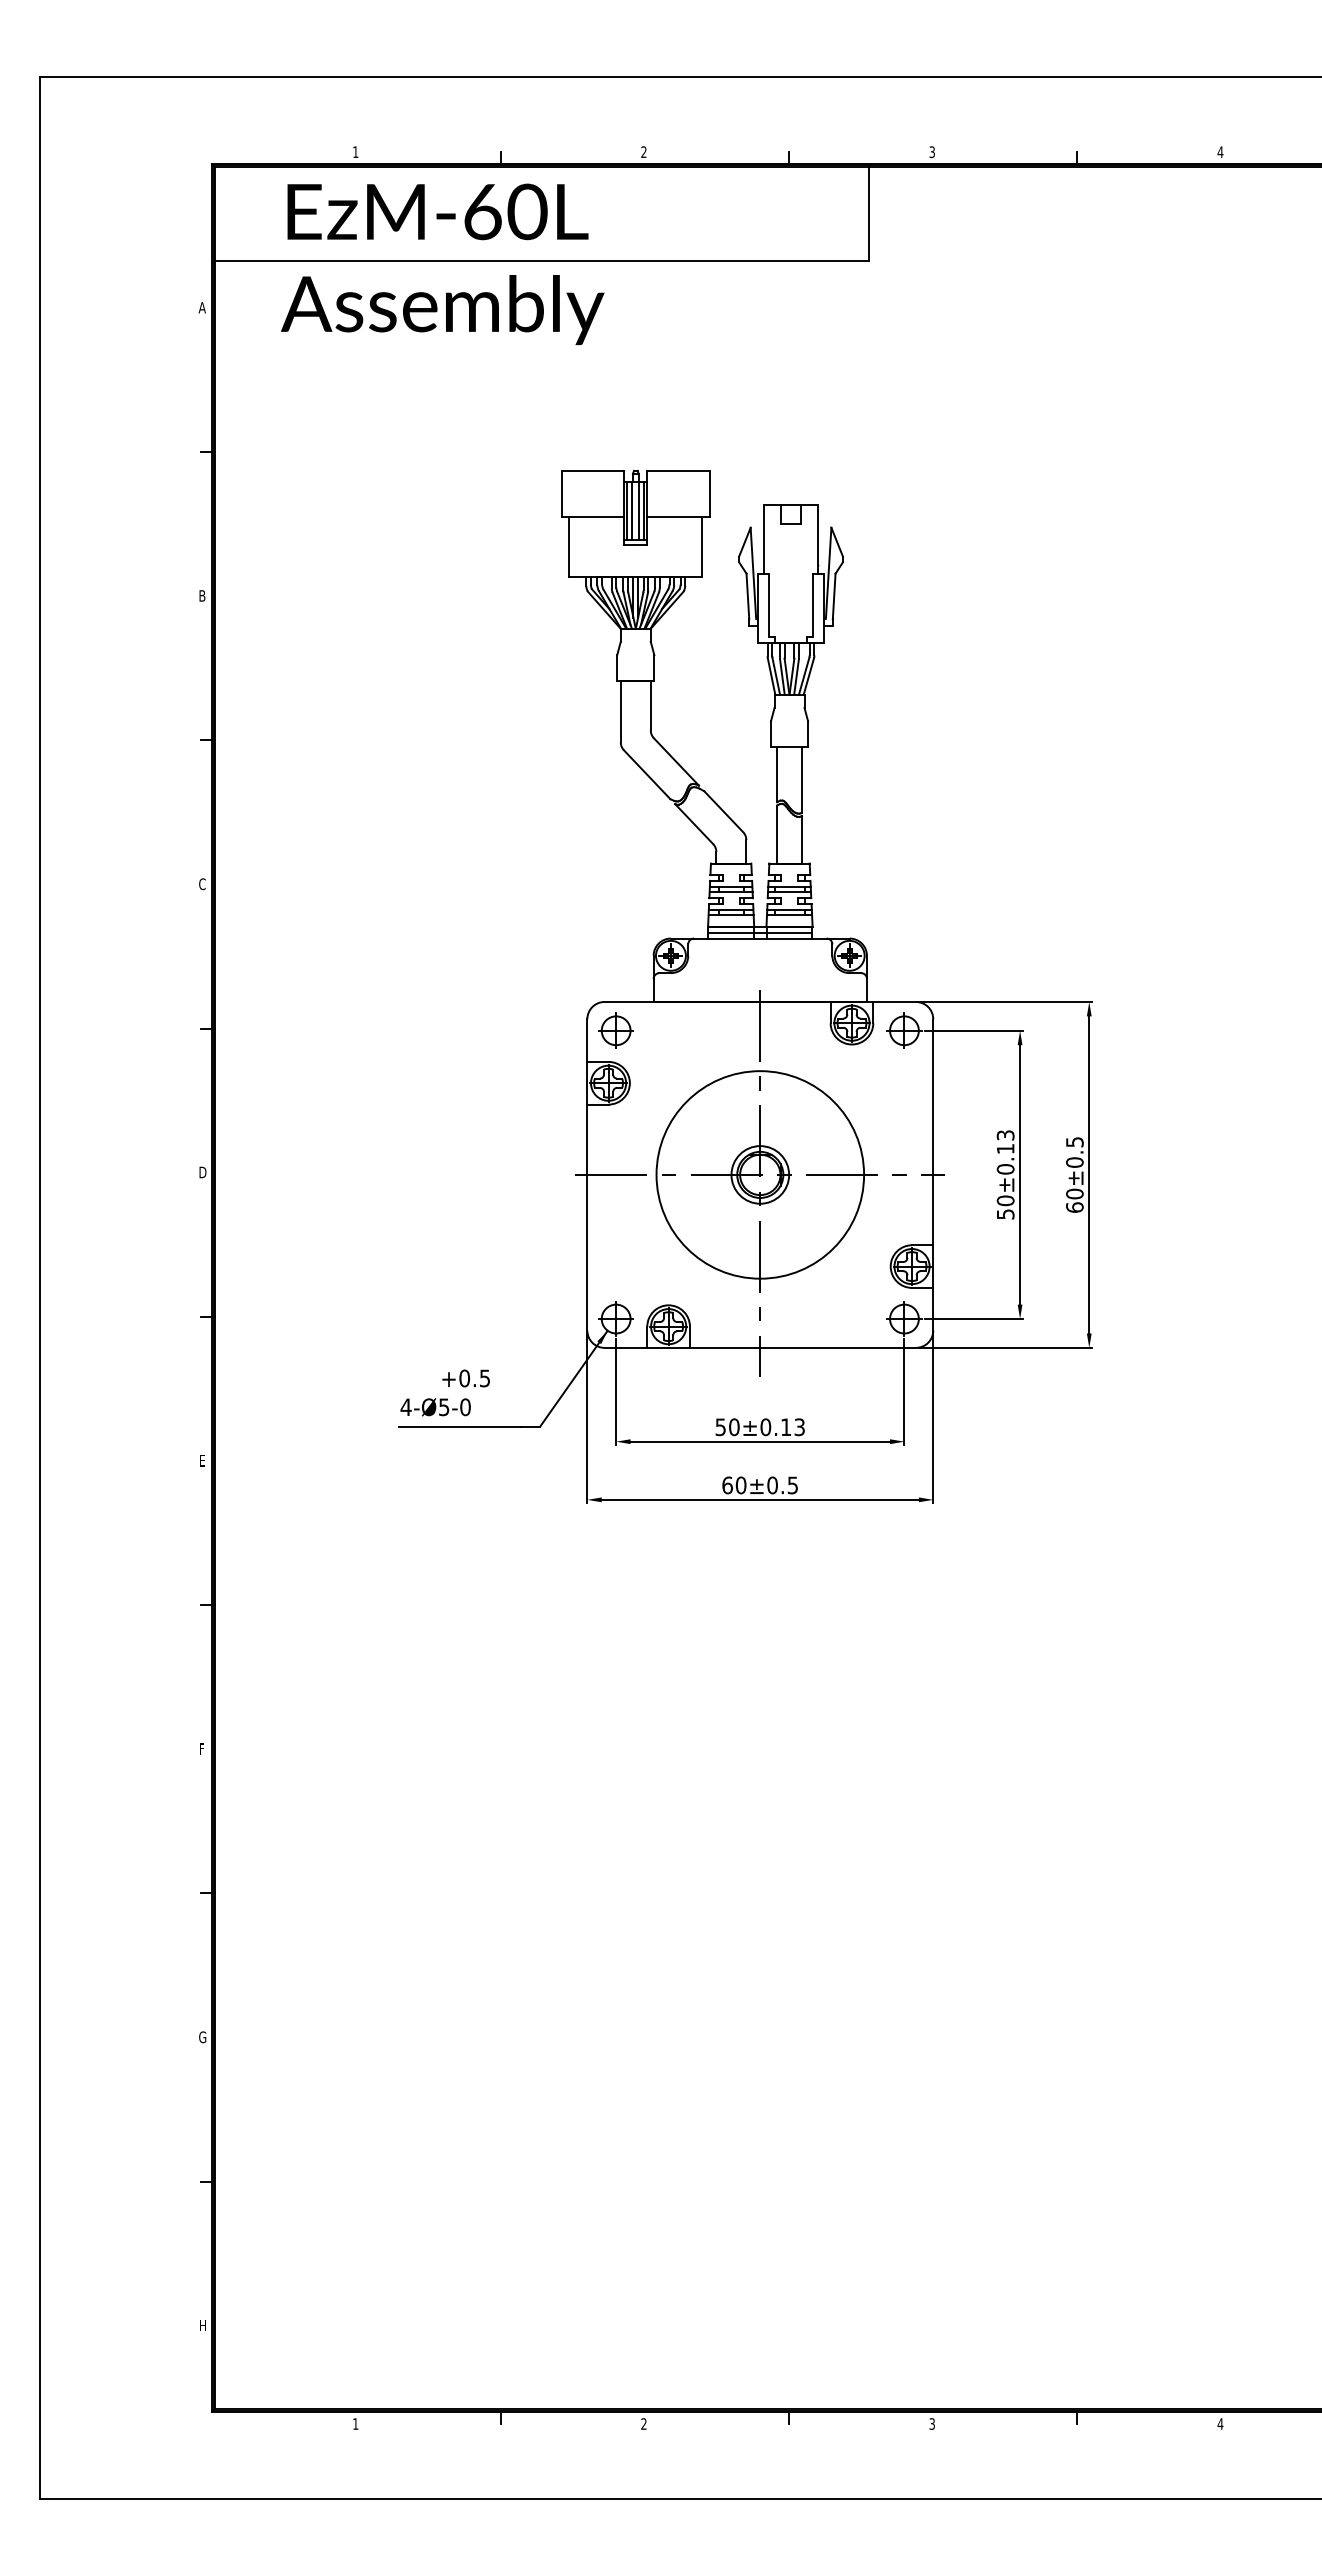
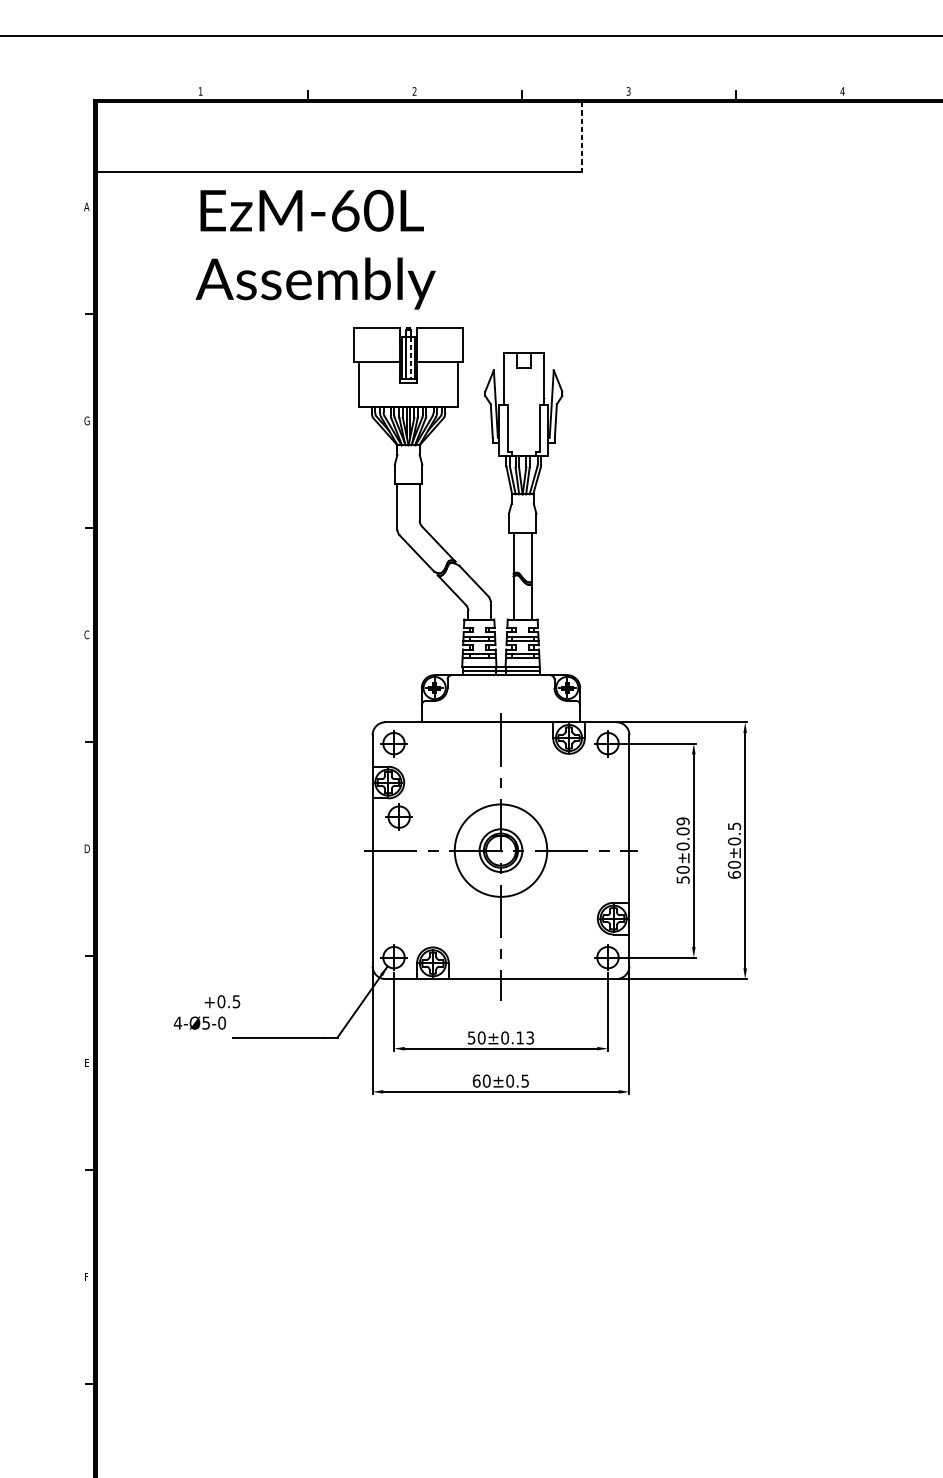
line: (868, 214) -> (581, 137), solid -> dashed
text: (442, 264) -> (315, 249), moved
line: (639, 511) -> (411, 358), solid -> dashed
text: (202, 595) -> (86, 420), B -> G
part: (622, 1129) -> (398, 816), added
text: (1005, 1142) -> (683, 826), 50±0.13 -> 50±0.09
circle: (760, 1174) -> (501, 850), size x0.6
text: (444, 1392) -> (206, 1012), moved

